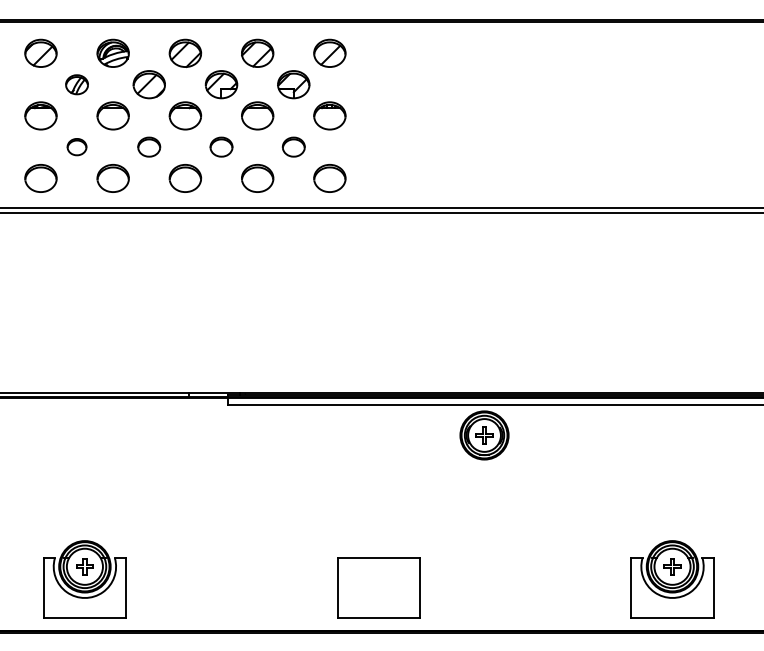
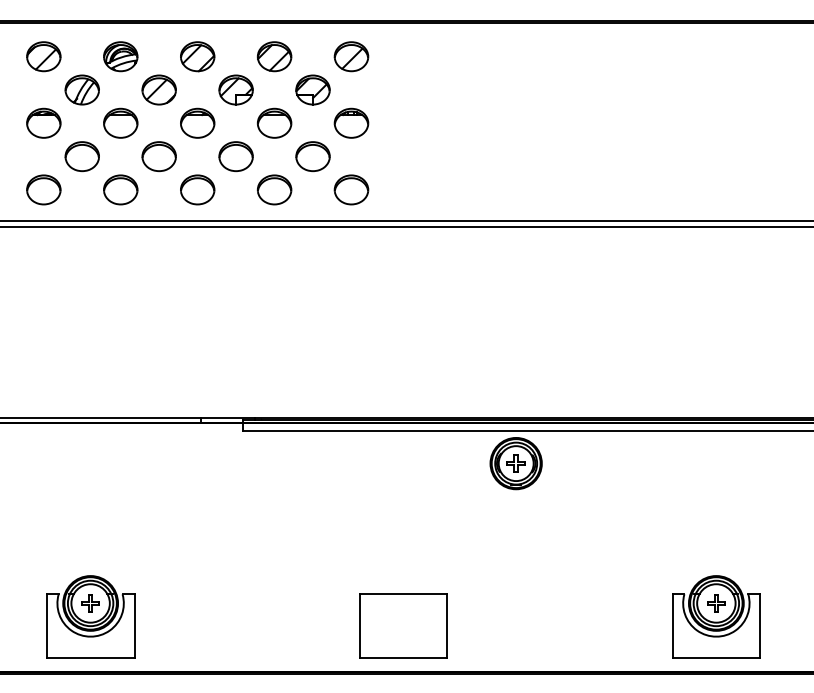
part: (76, 84) -> (81, 89), size x1.43
part: (76, 146) -> (81, 155), size x1.67
part: (148, 146) -> (158, 155), size x1.43
part: (221, 146) -> (236, 155), size x1.43
part: (293, 146) -> (312, 155), size x1.43

